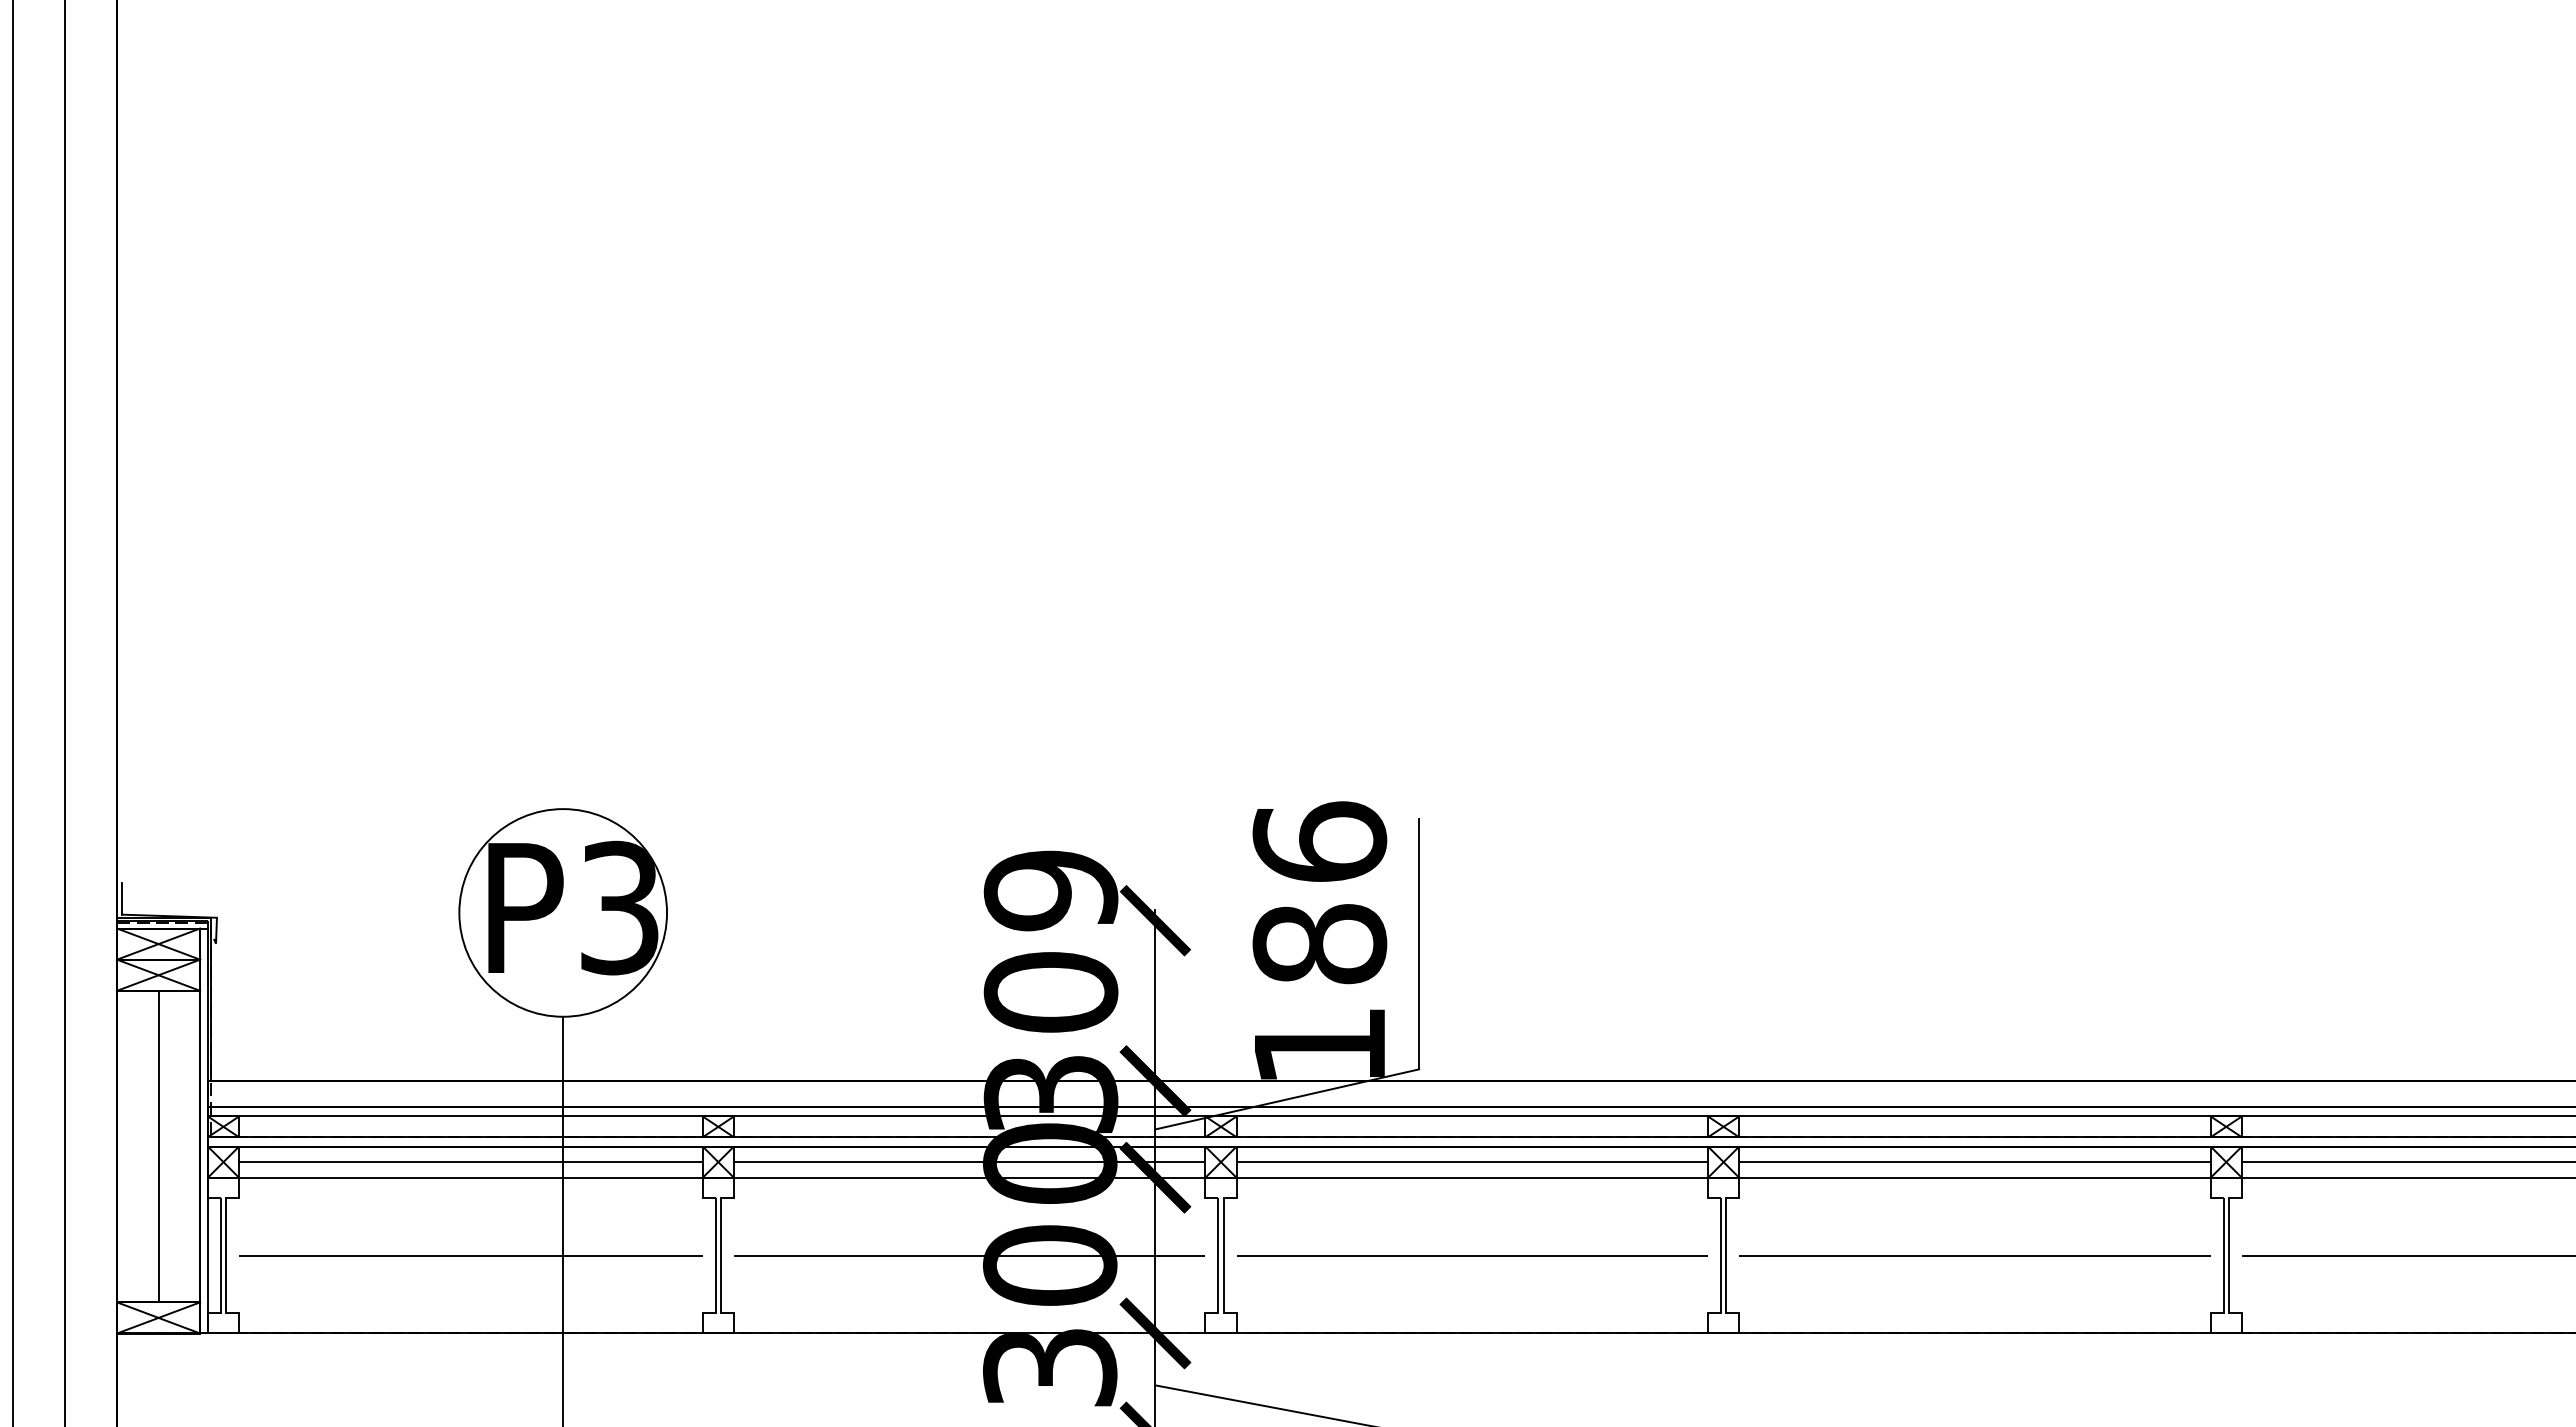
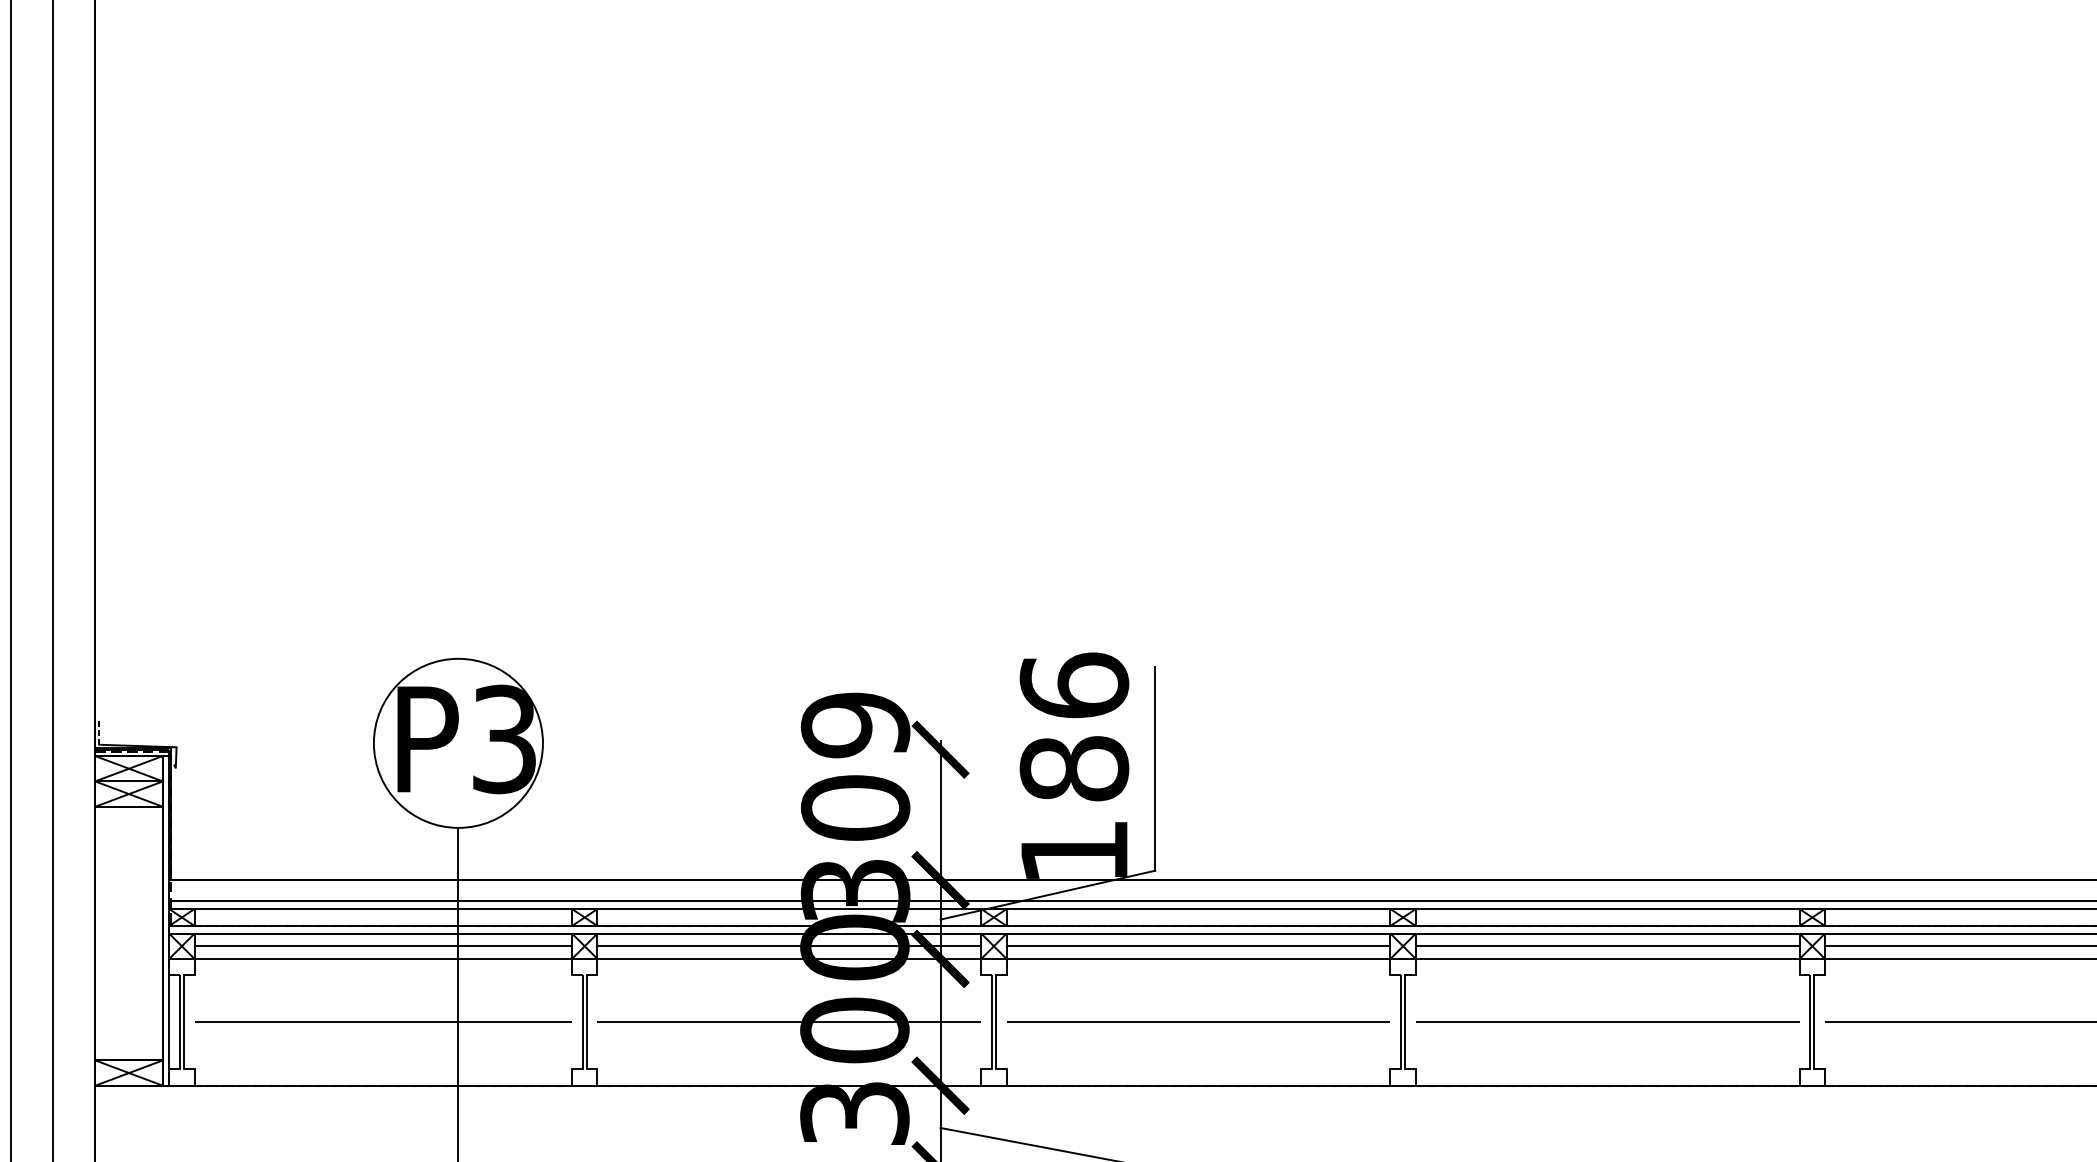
line: (122, 898) -> (99, 731), solid -> dashed
line: (158, 1146) -> (128, 933), removed

